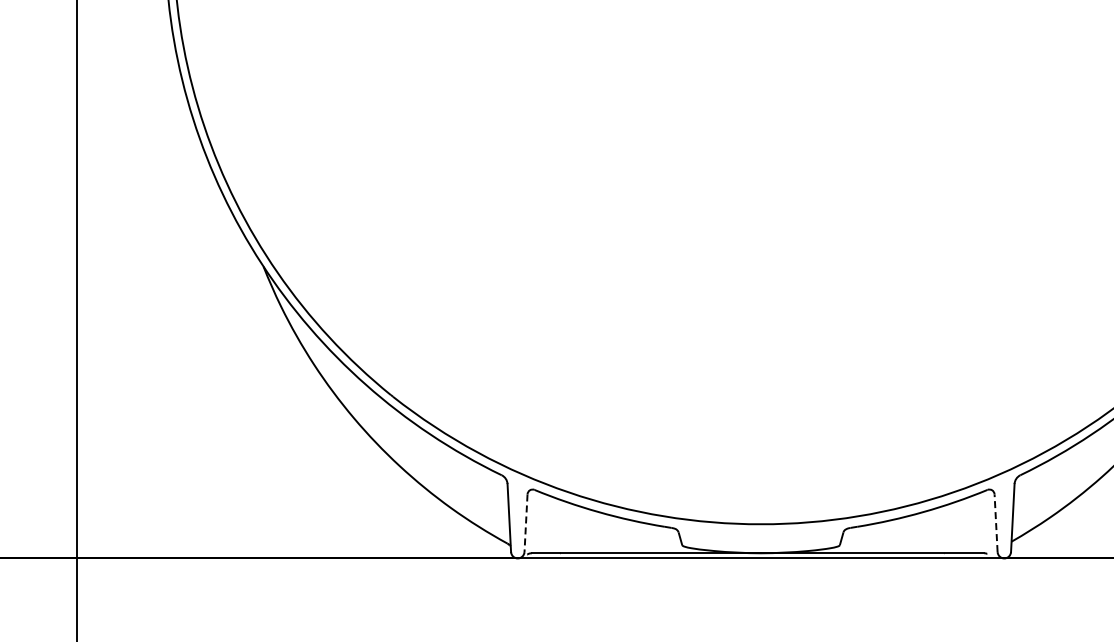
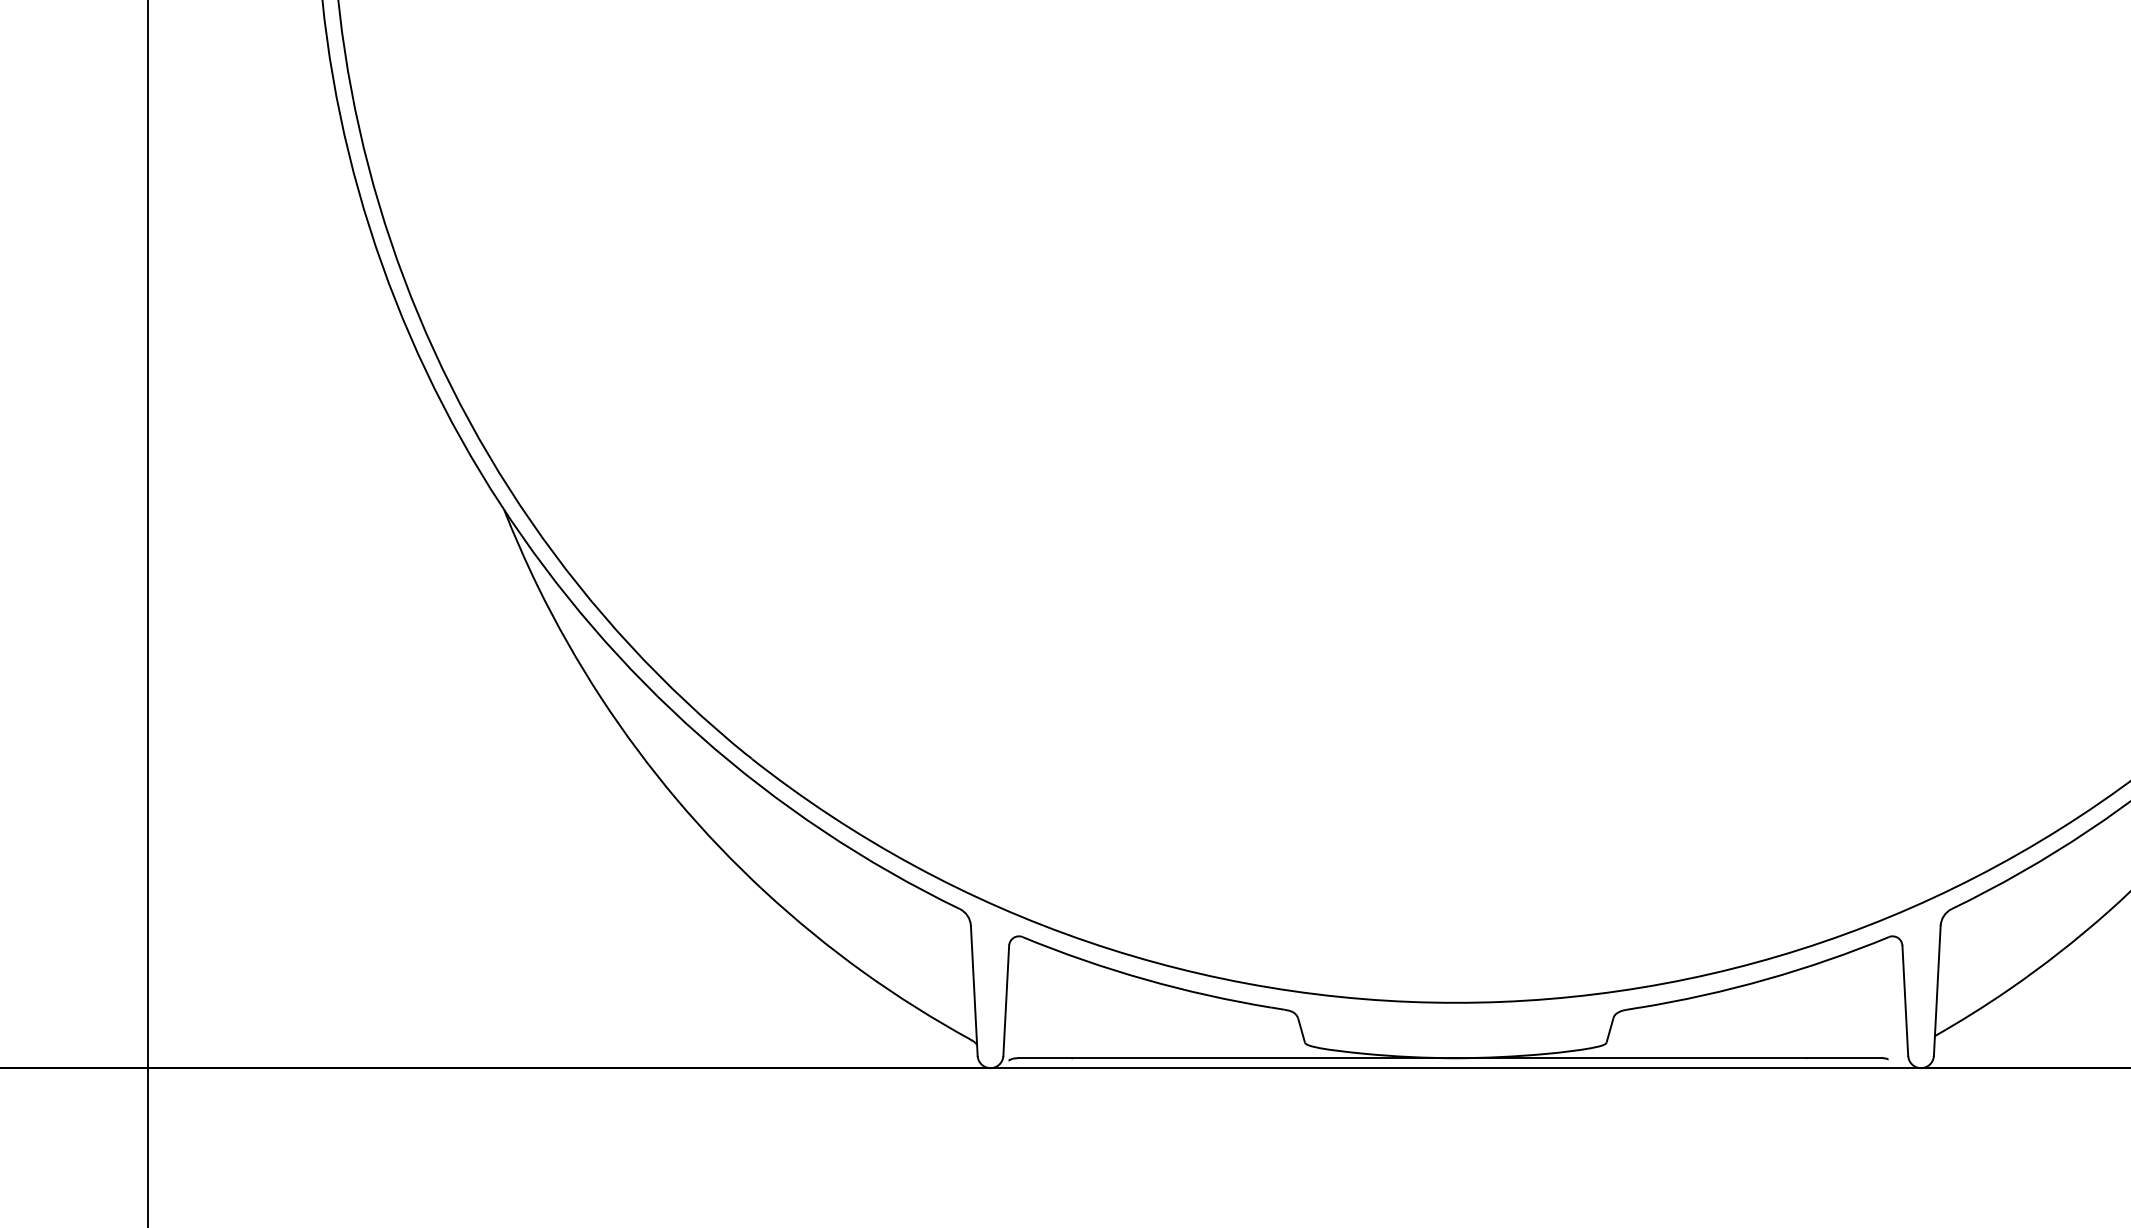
line: (526, 523) -> (1007, 1001), dashed -> solid
line: (996, 523) -> (1906, 1001), dashed -> solid

